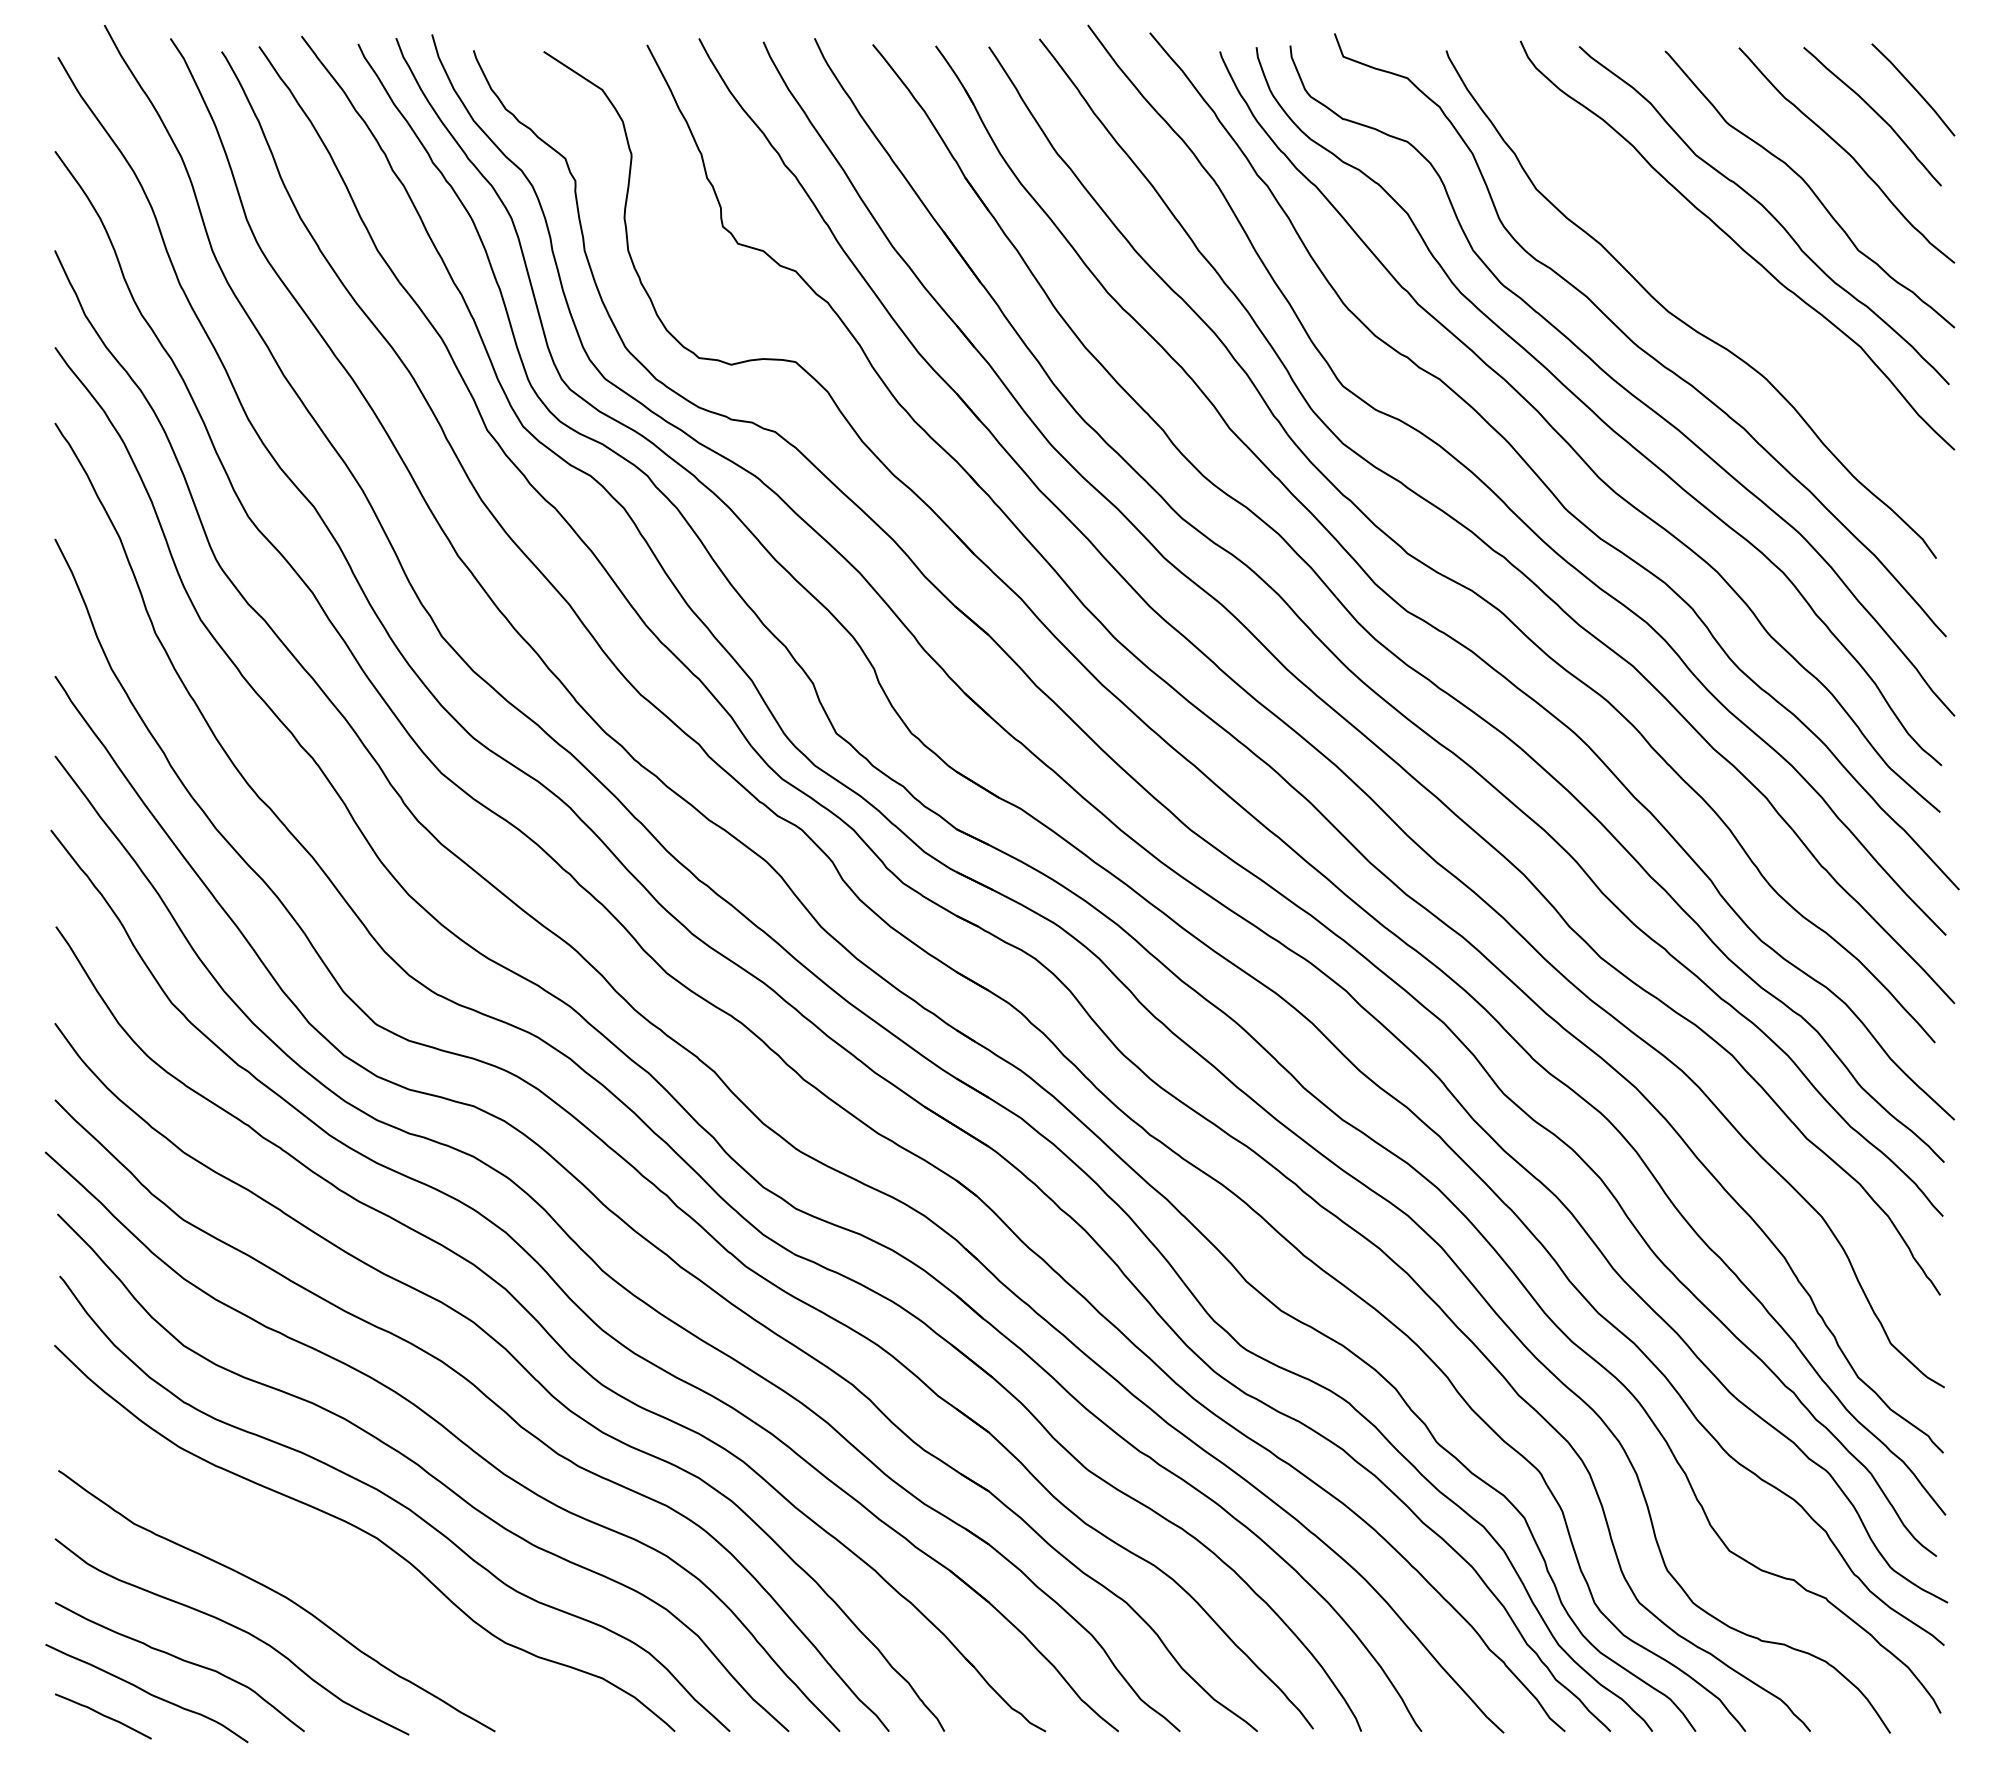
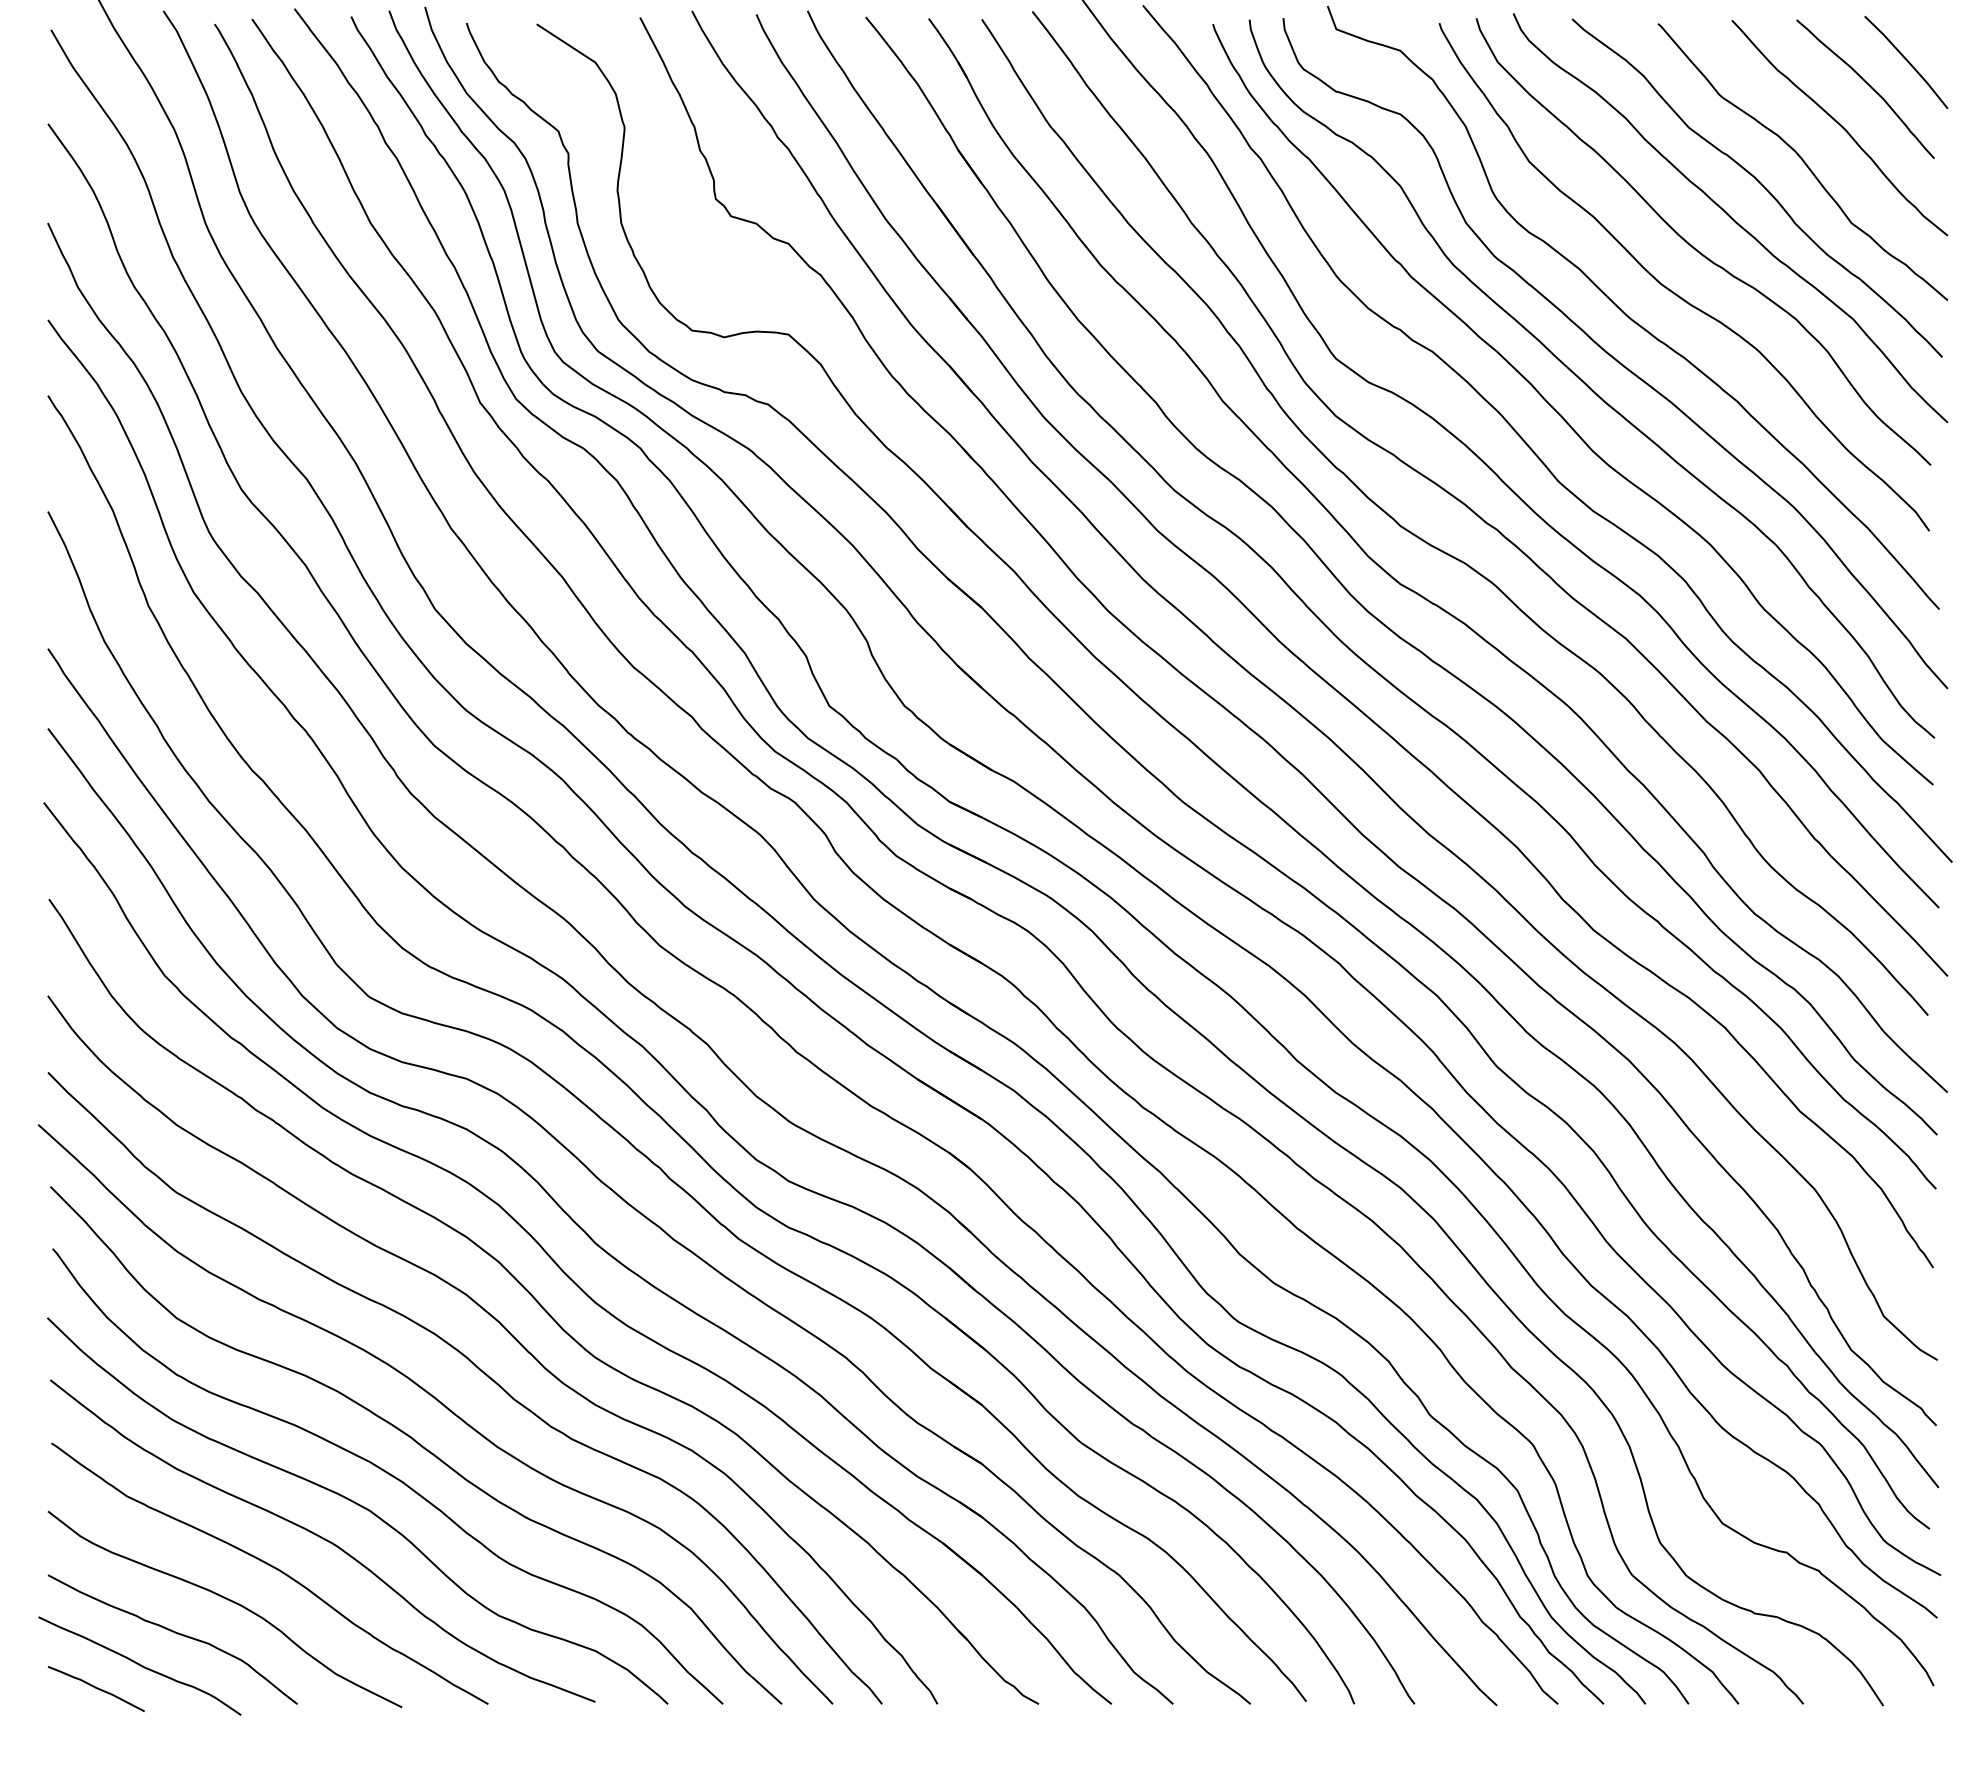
curve: (1705, 277) -> (1698, 250), added
curve: (330, 1567) -> (323, 1540), added

